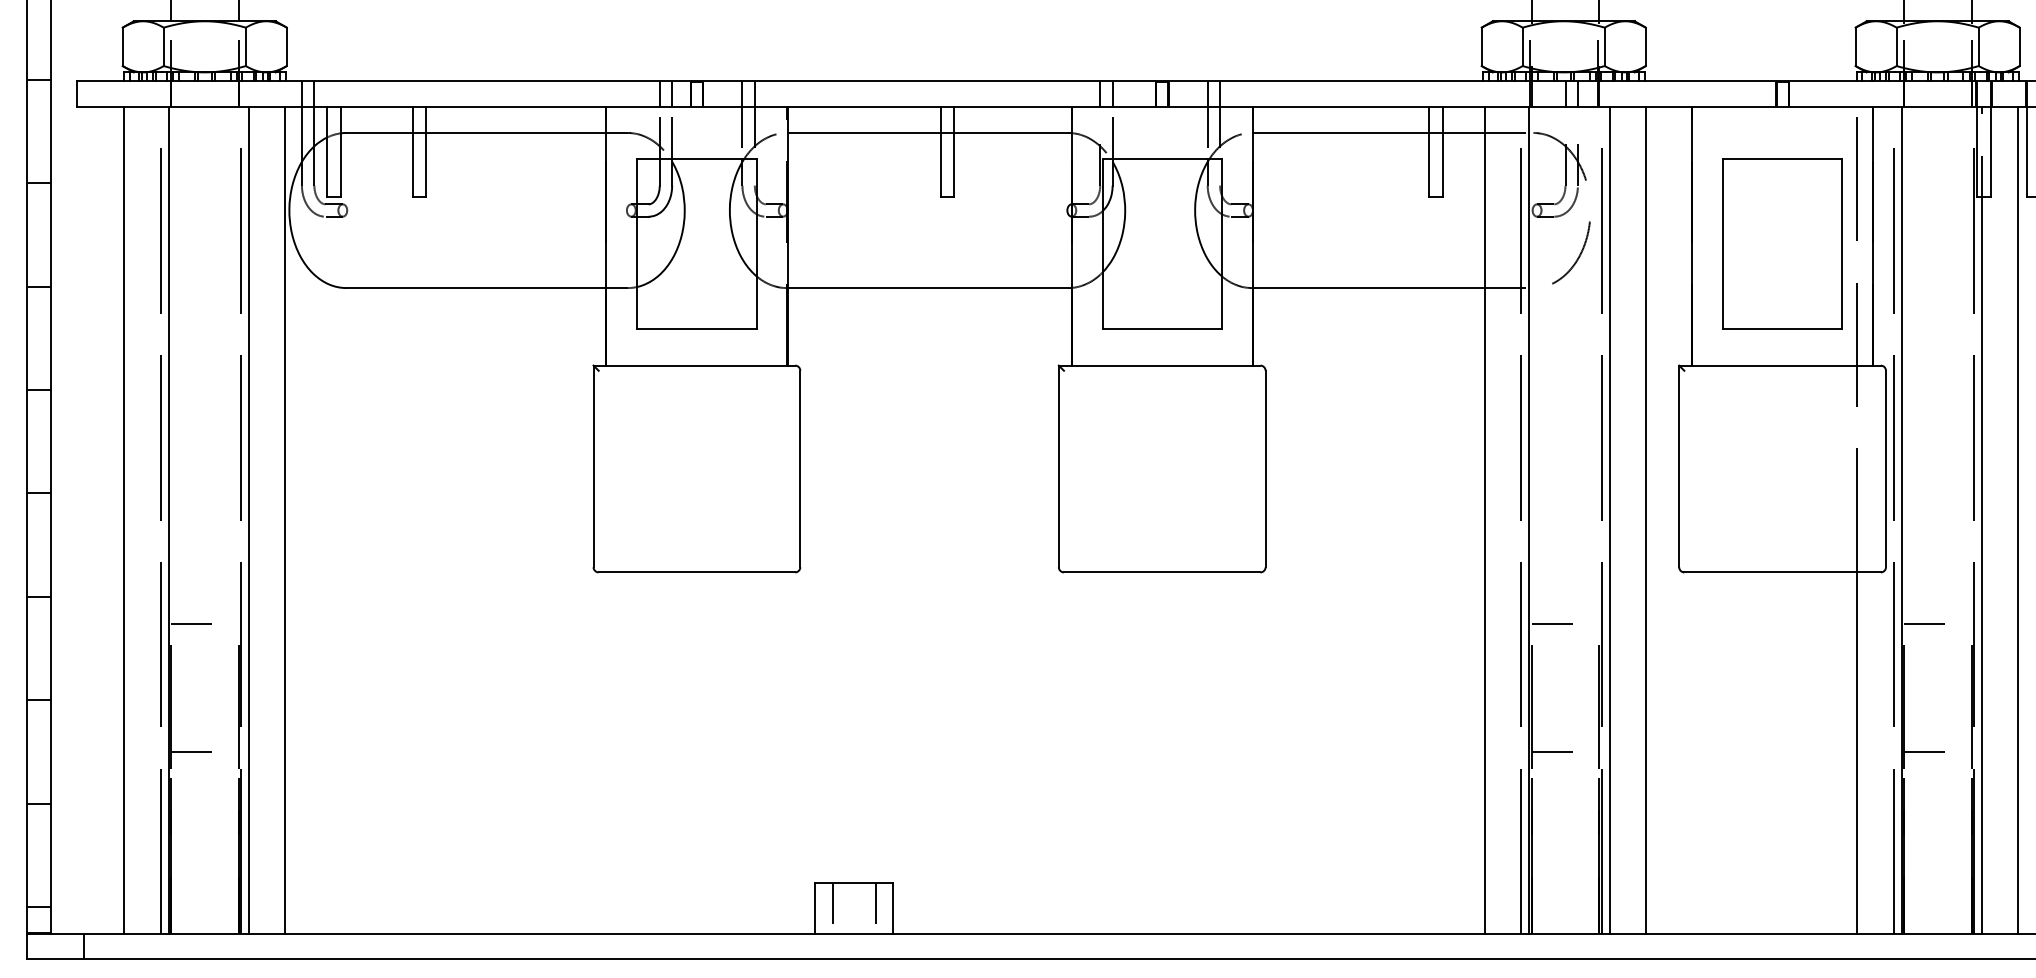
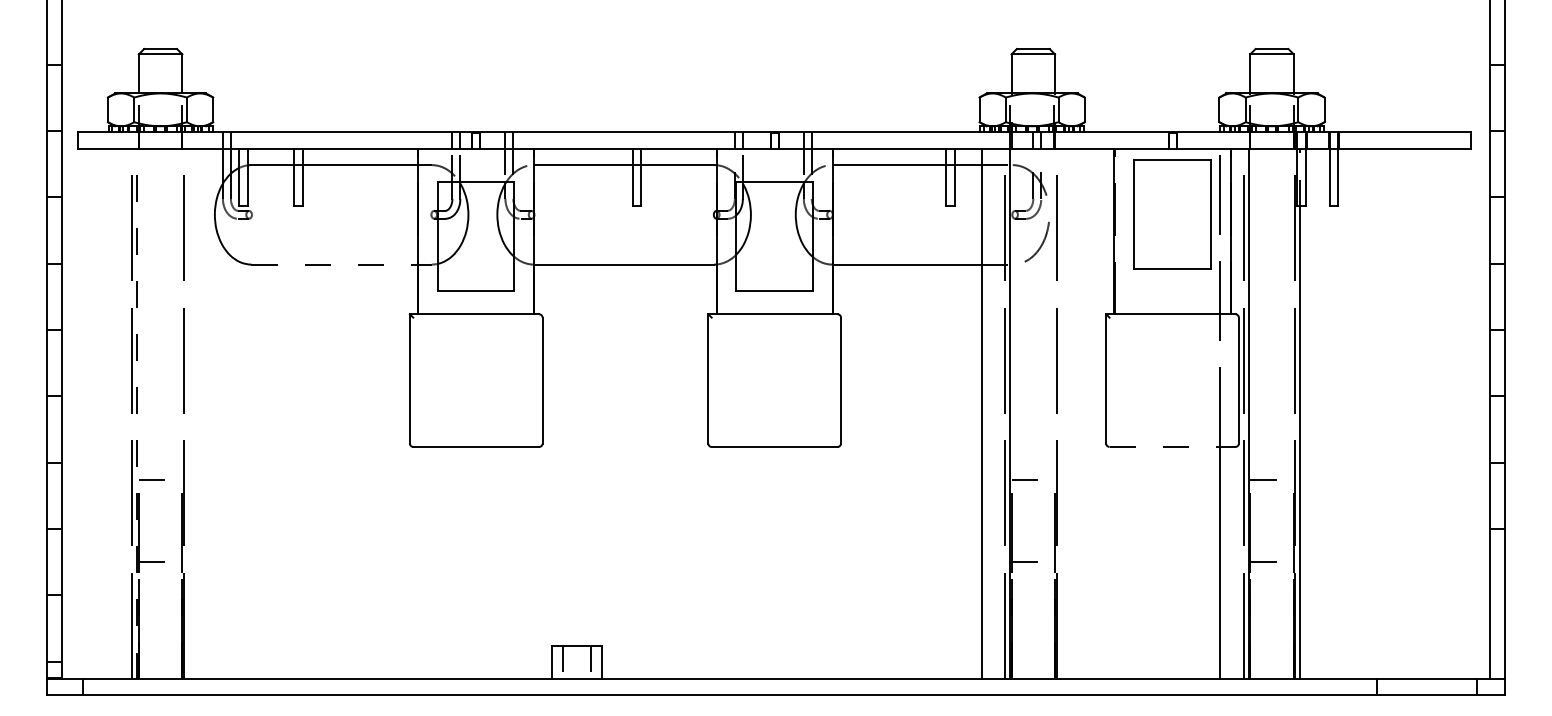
part: (1782, 244) -> (1172, 214), moved
line: (477, 287) -> (335, 264), solid -> dashed
line: (125, 520) -> (109, 413), removed
line: (168, 520) -> (137, 413), solid -> dashed
line: (248, 520) -> (188, 413), removed
line: (285, 520) -> (212, 413), removed
line: (1609, 520) -> (1061, 413), removed
line: (1645, 520) -> (1084, 413), removed
line: (2017, 520) -> (1323, 413), removed
line: (1782, 571) -> (1172, 446), solid -> dashed

